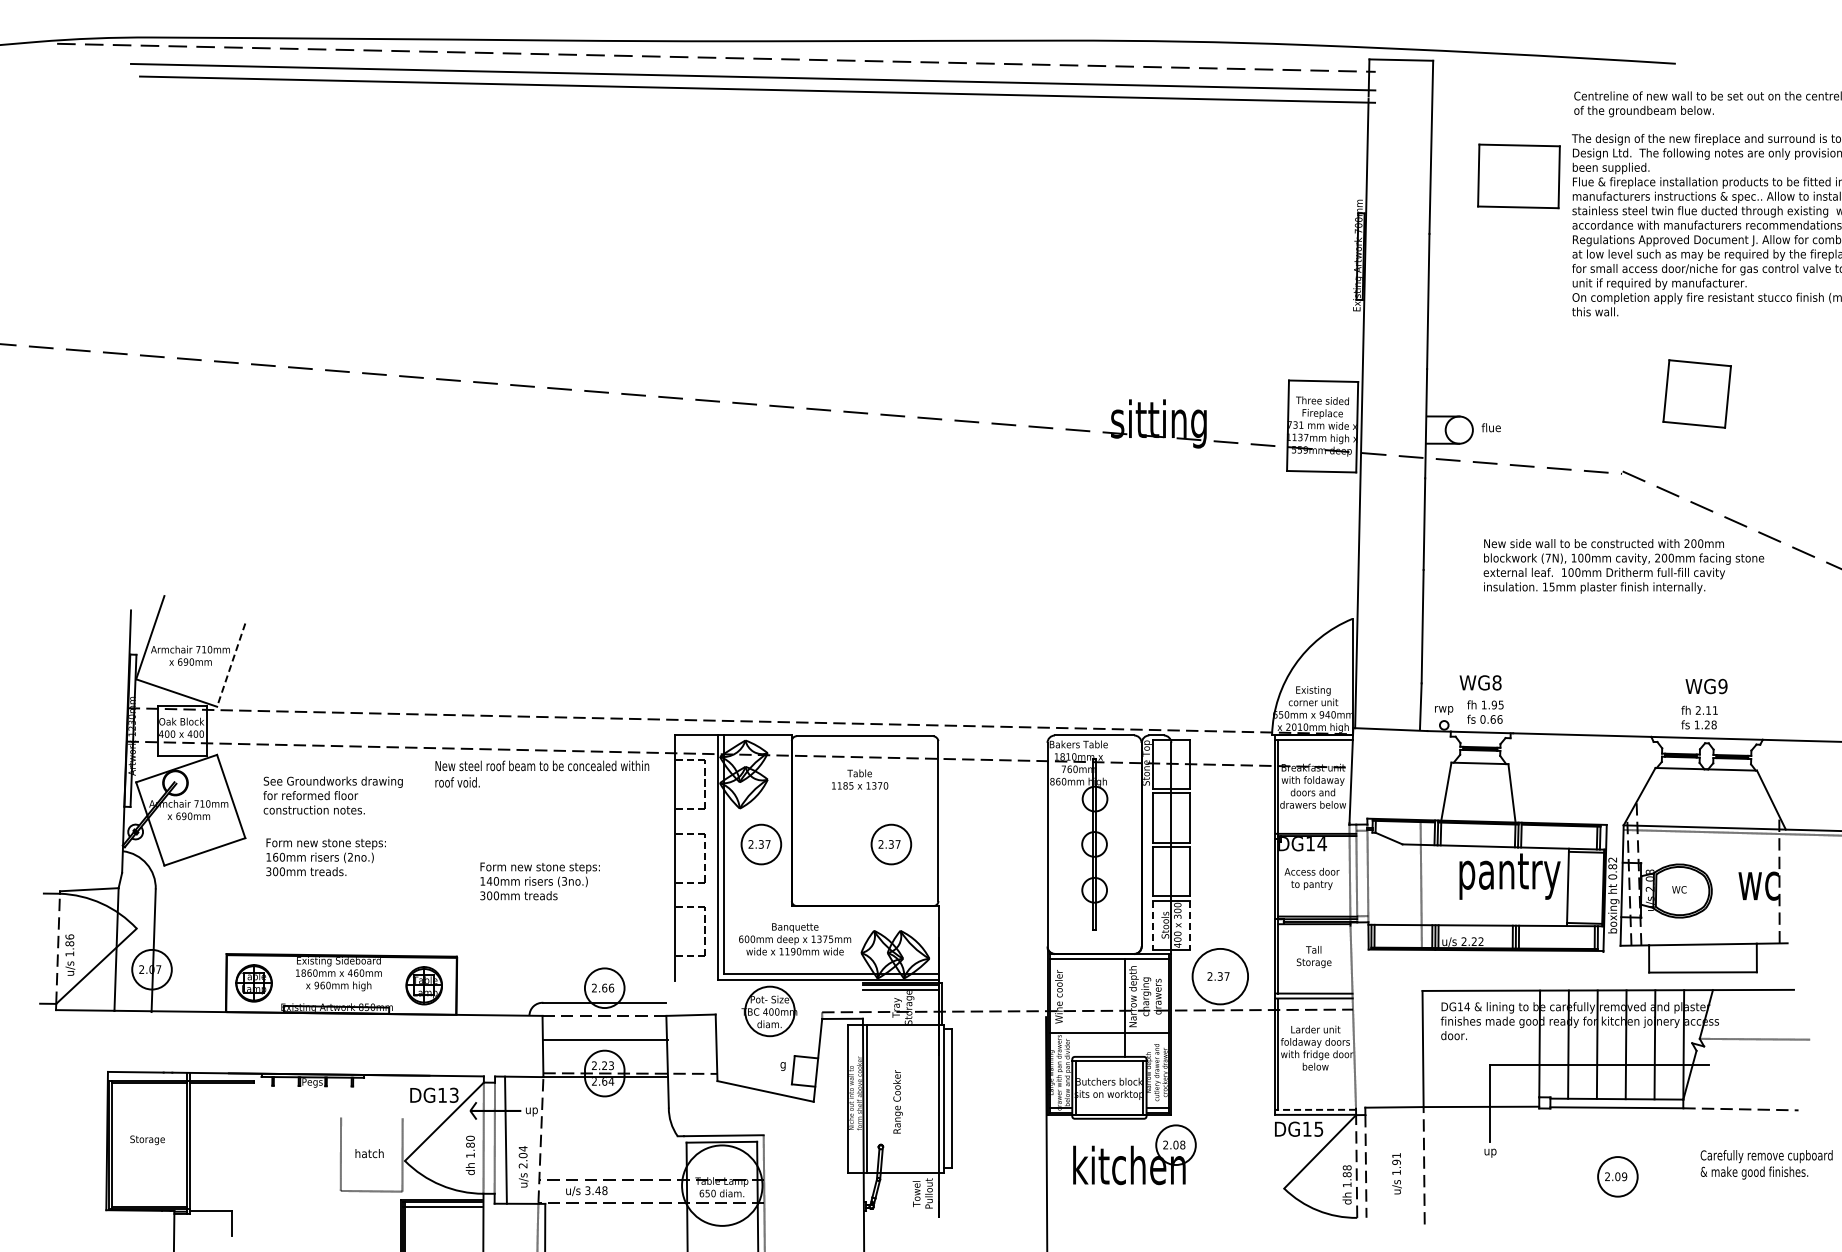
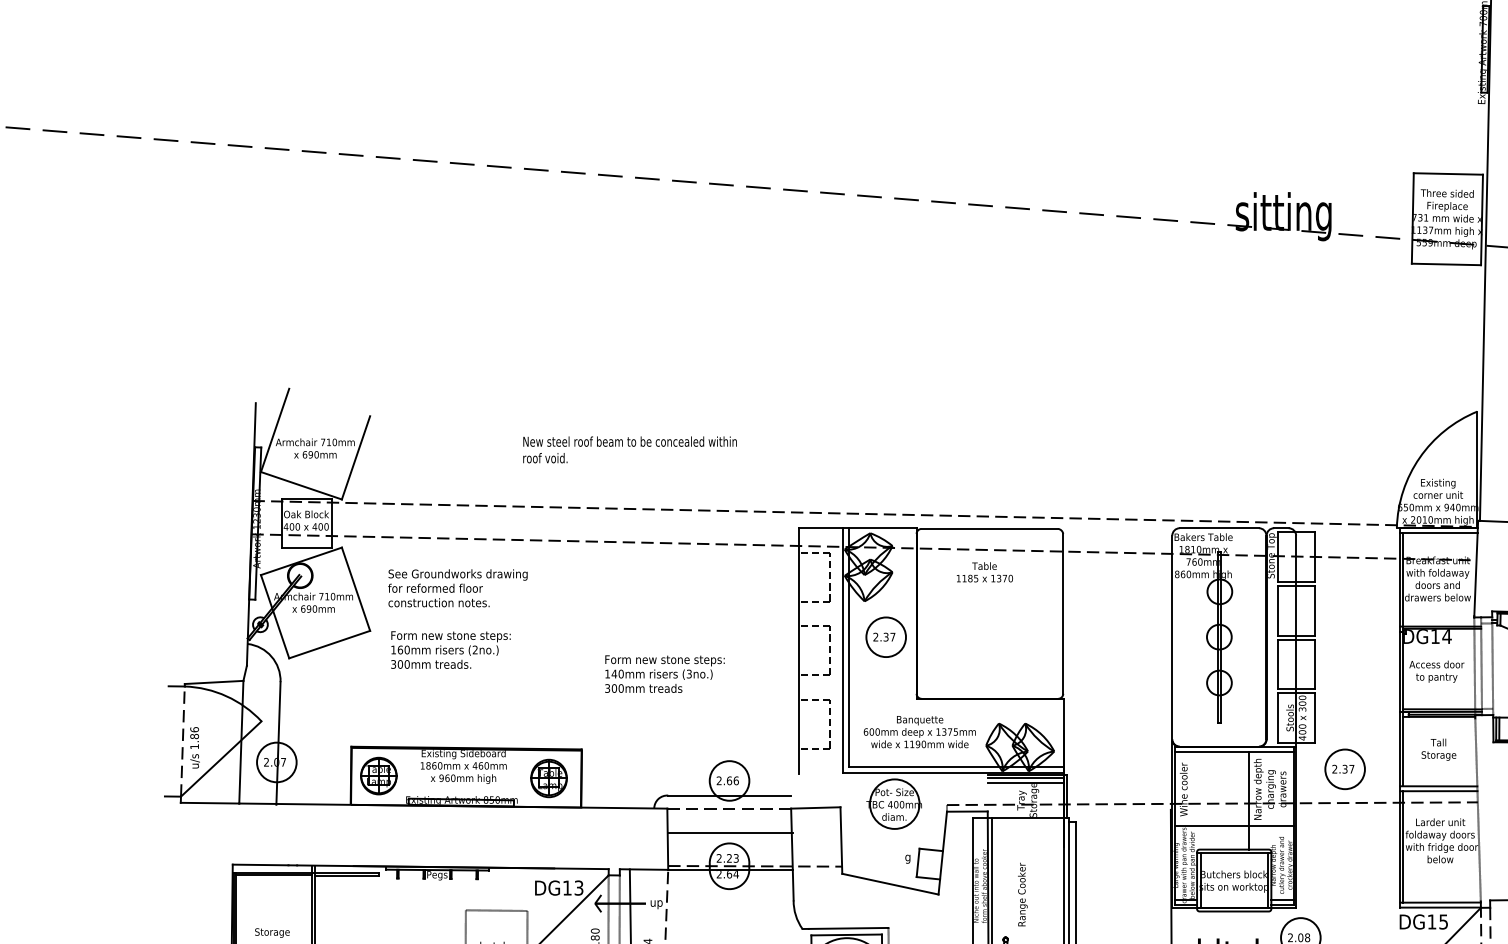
line: (231, 665) -> (356, 458), dashed -> solid
text: (542, 773) -> (630, 449), moved
part: (891, 844) -> (1016, 637), removed
line: (1152, 925) -> (1277, 718), dashed -> solid
line: (1189, 925) -> (1314, 718), dashed -> solid
circle: (1220, 976) -> (1345, 769), size x0.71
line: (1315, 1109) -> (1440, 902), dashed -> solid
line: (371, 1117) -> (496, 910), added

